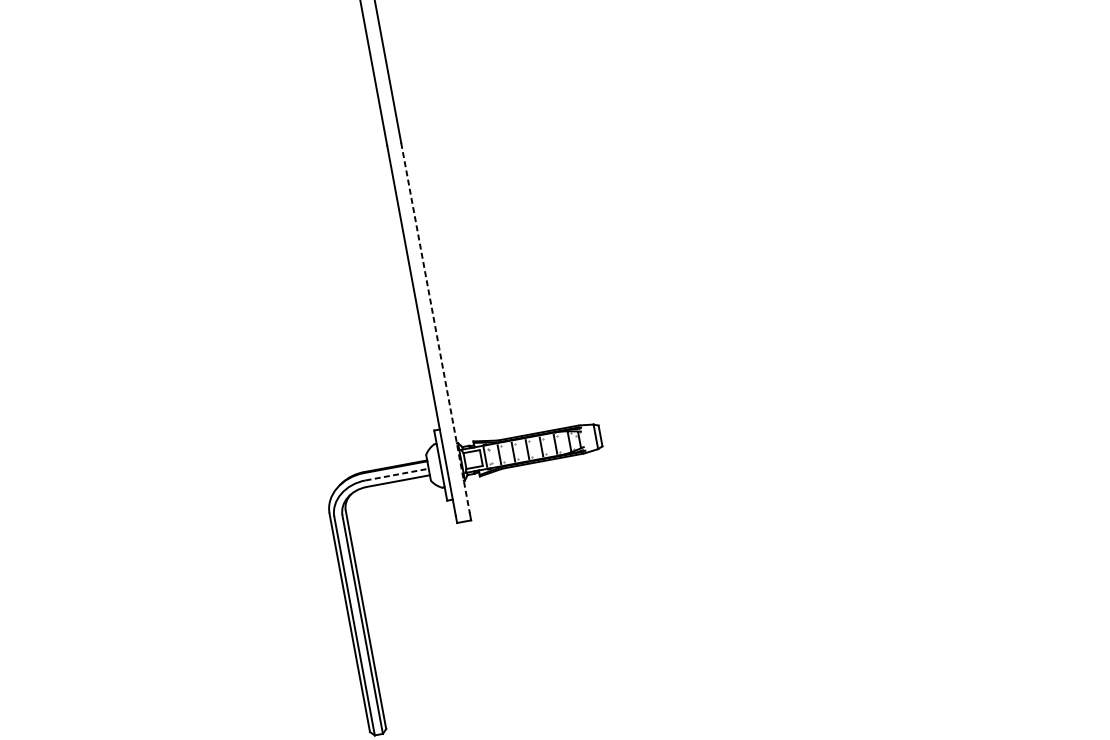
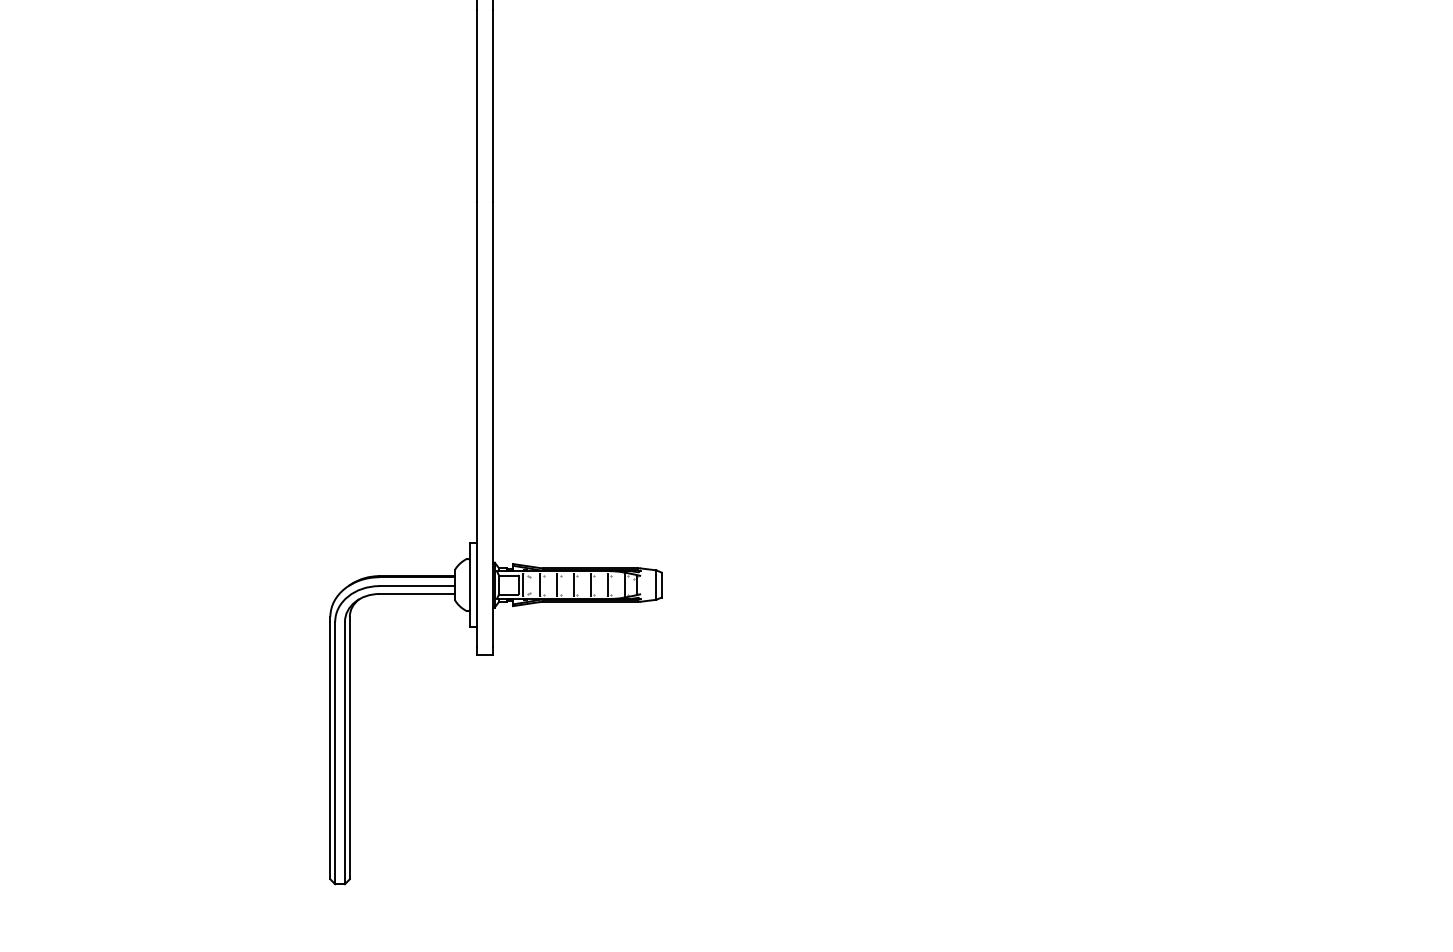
line: (435, 328) -> (493, 424), dashed -> solid
line: (397, 474) -> (417, 586), dashed -> solid

